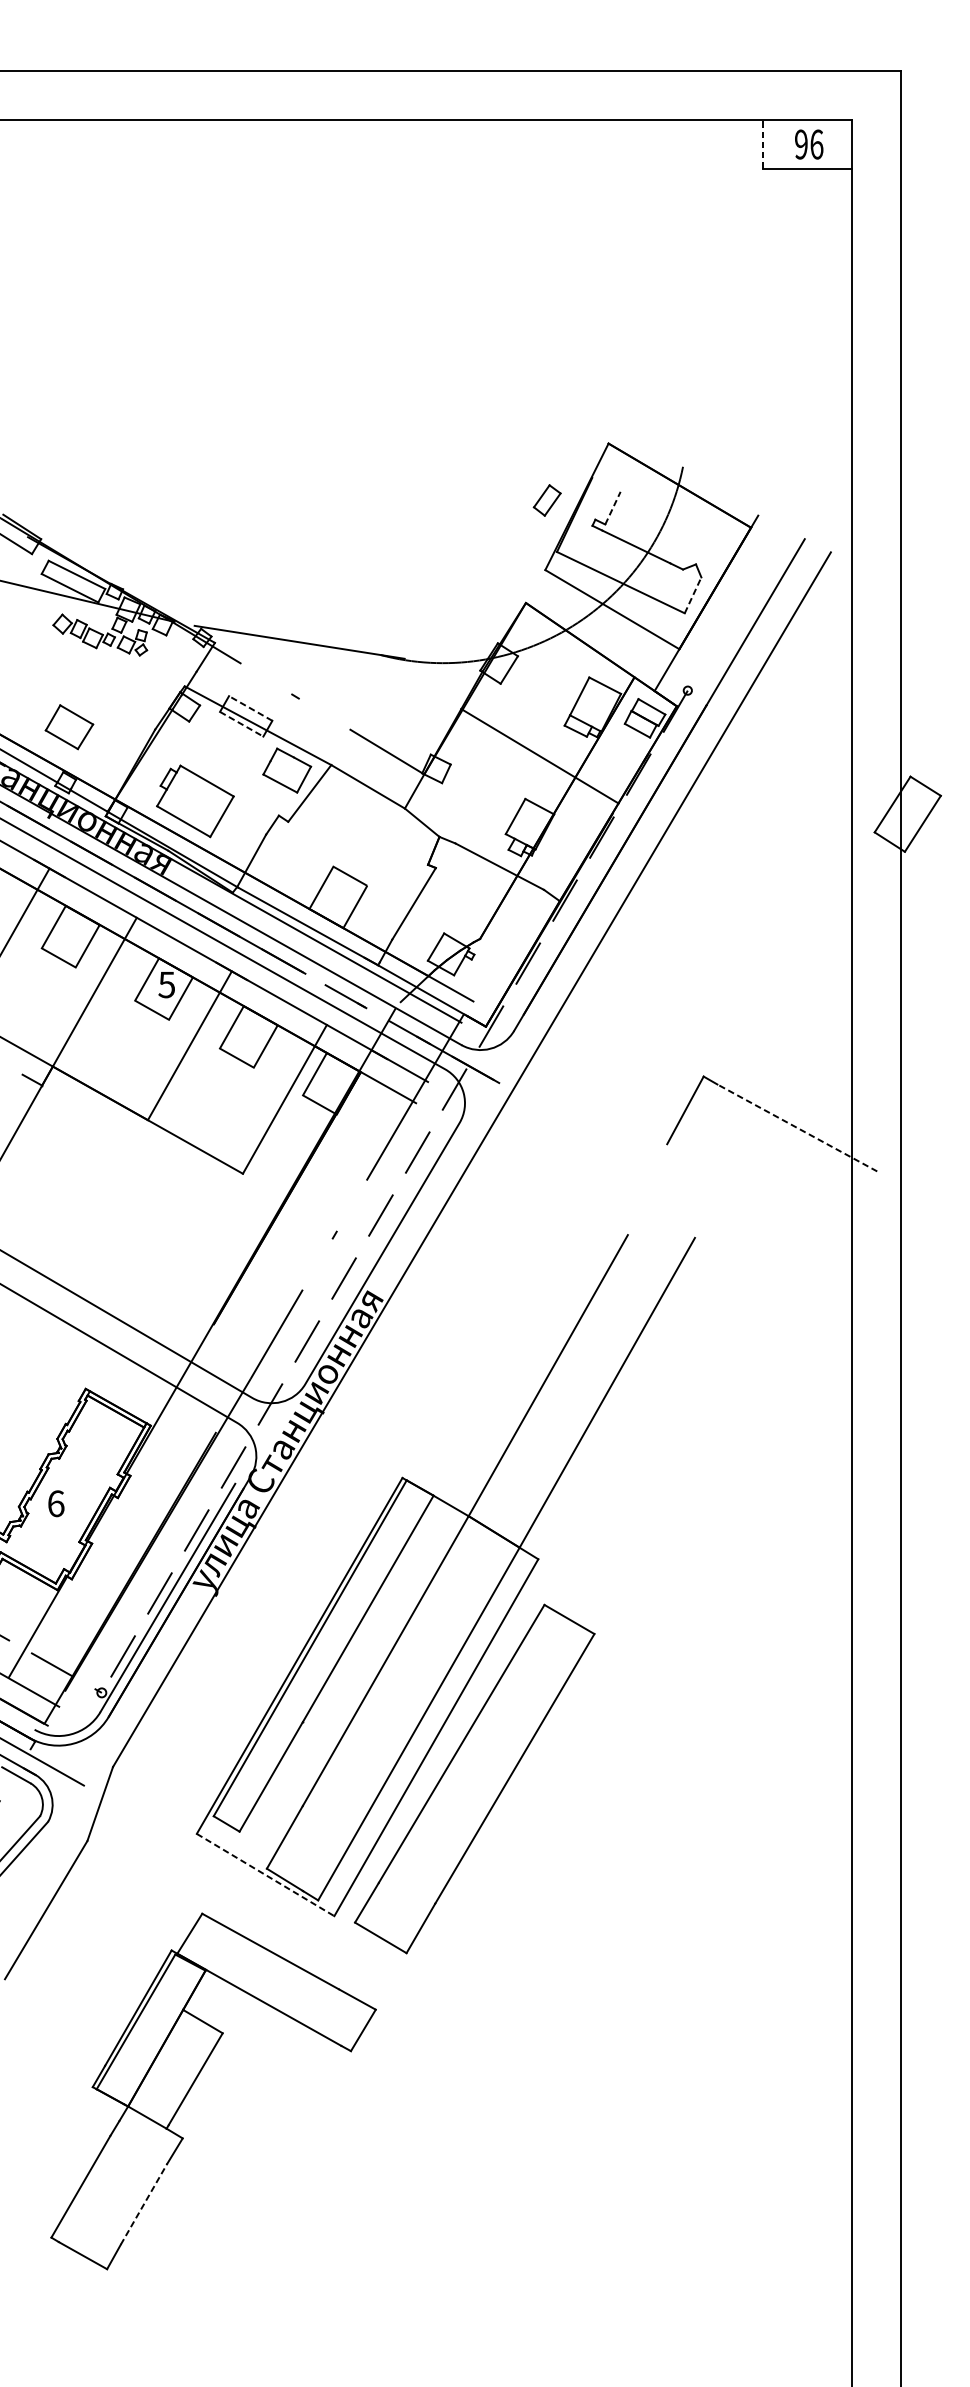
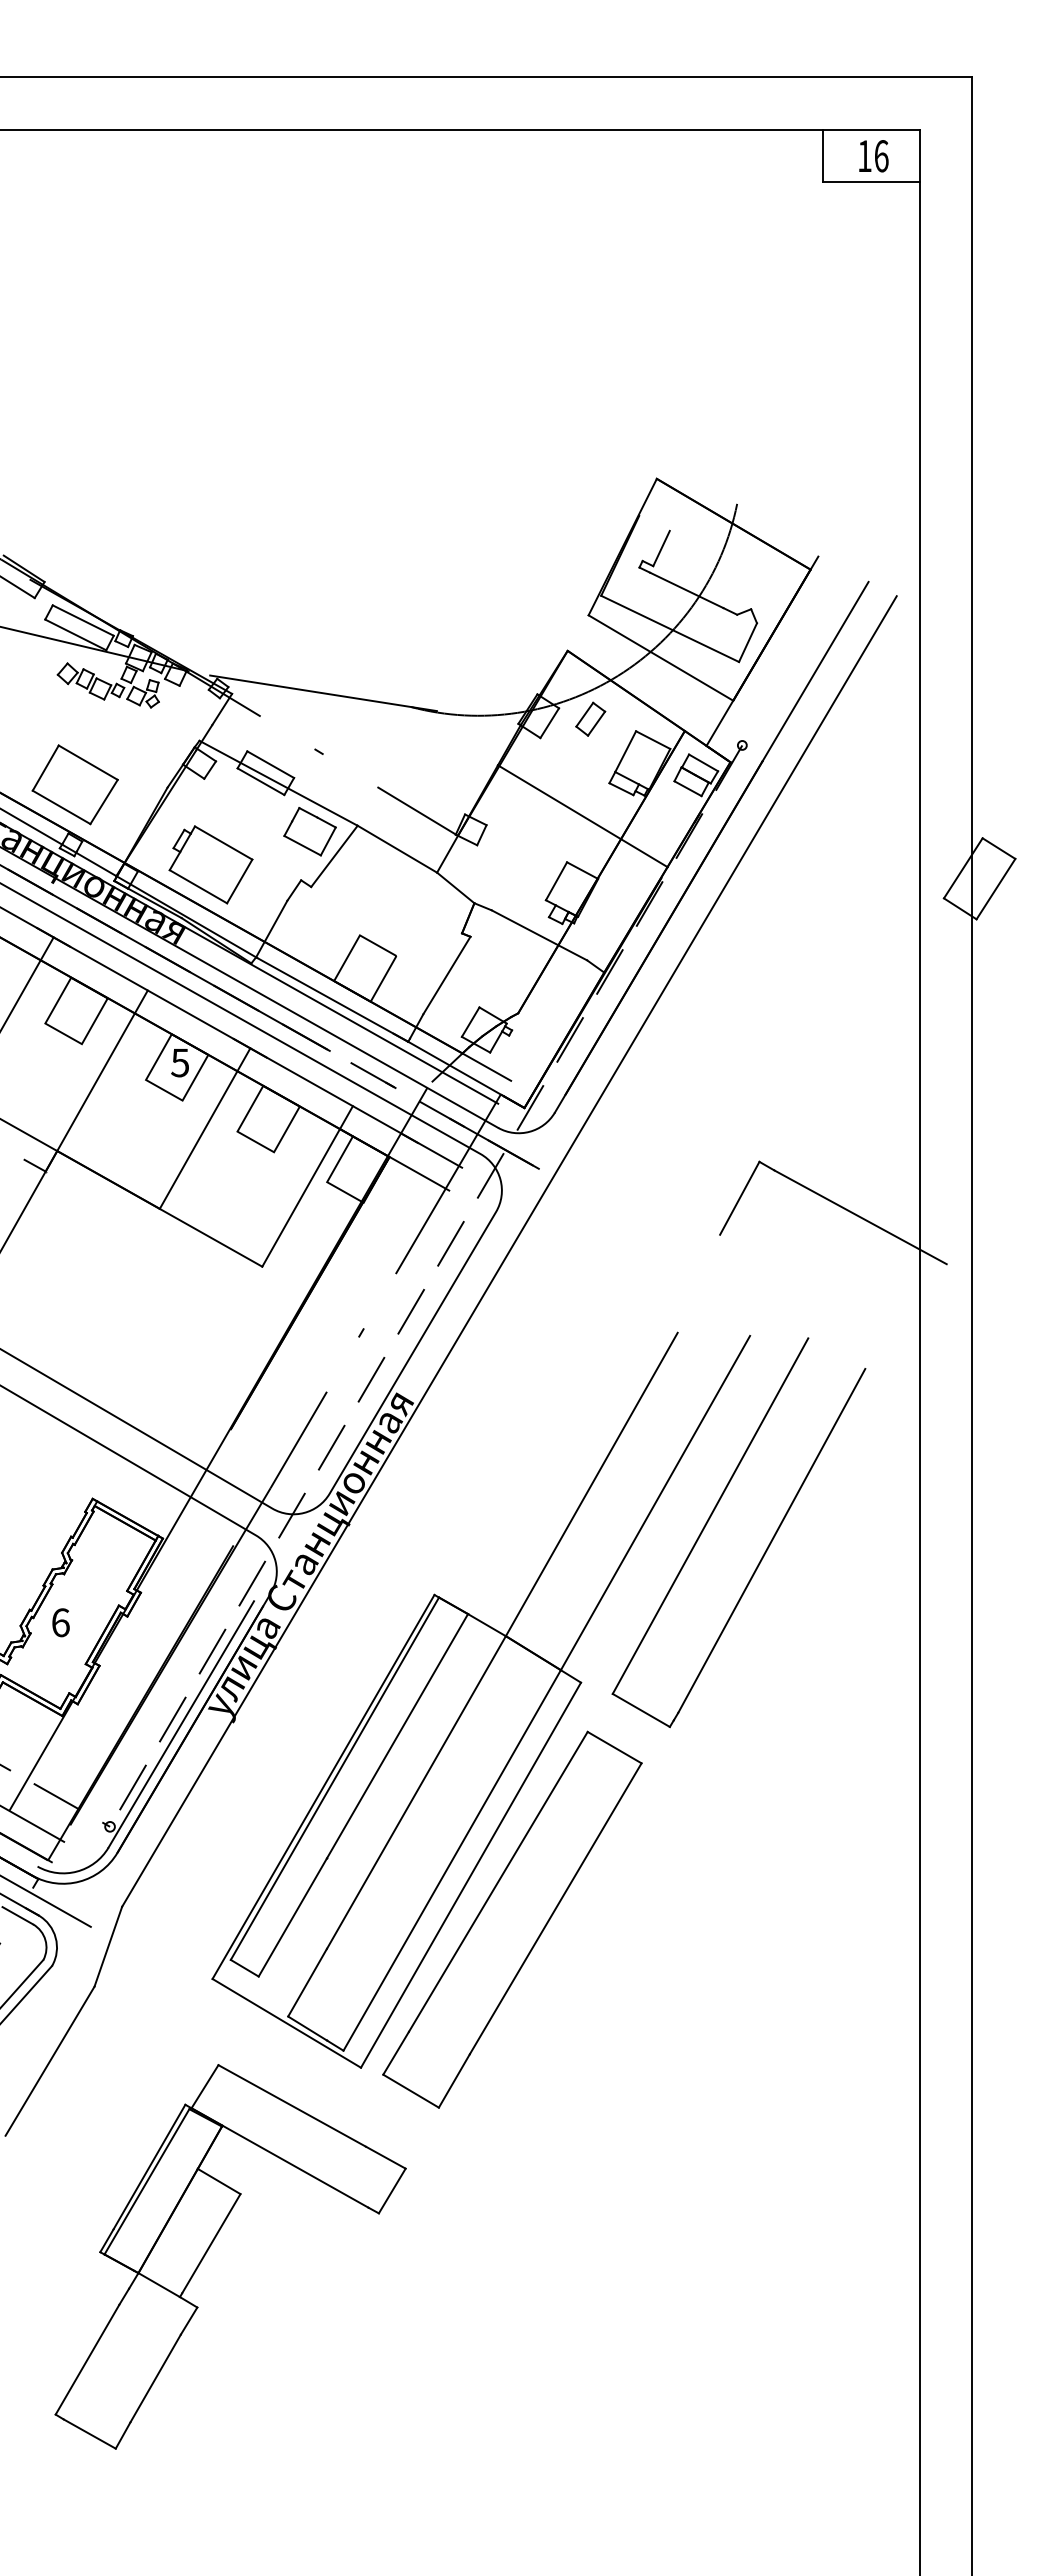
line: (763, 143) -> (823, 155), dashed -> solid
text: (801, 144) -> (864, 156), 96 -> 16
part: (547, 499) -> (590, 718), moved
line: (612, 508) -> (661, 548), dashed -> solid
line: (693, 595) -> (748, 642), dashed -> solid
line: (250, 708) -> (270, 764), dashed -> solid
line: (242, 724) -> (261, 781), dashed -> solid
part: (68, 726) -> (74, 784), size x1.67
line: (797, 1128) -> (860, 1217), dashed -> solid
part: (658, 1407) -> (710, 1518), added
line: (266, 1875) -> (287, 2023), dashed -> solid
line: (143, 2204) -> (155, 2378), dashed -> solid

